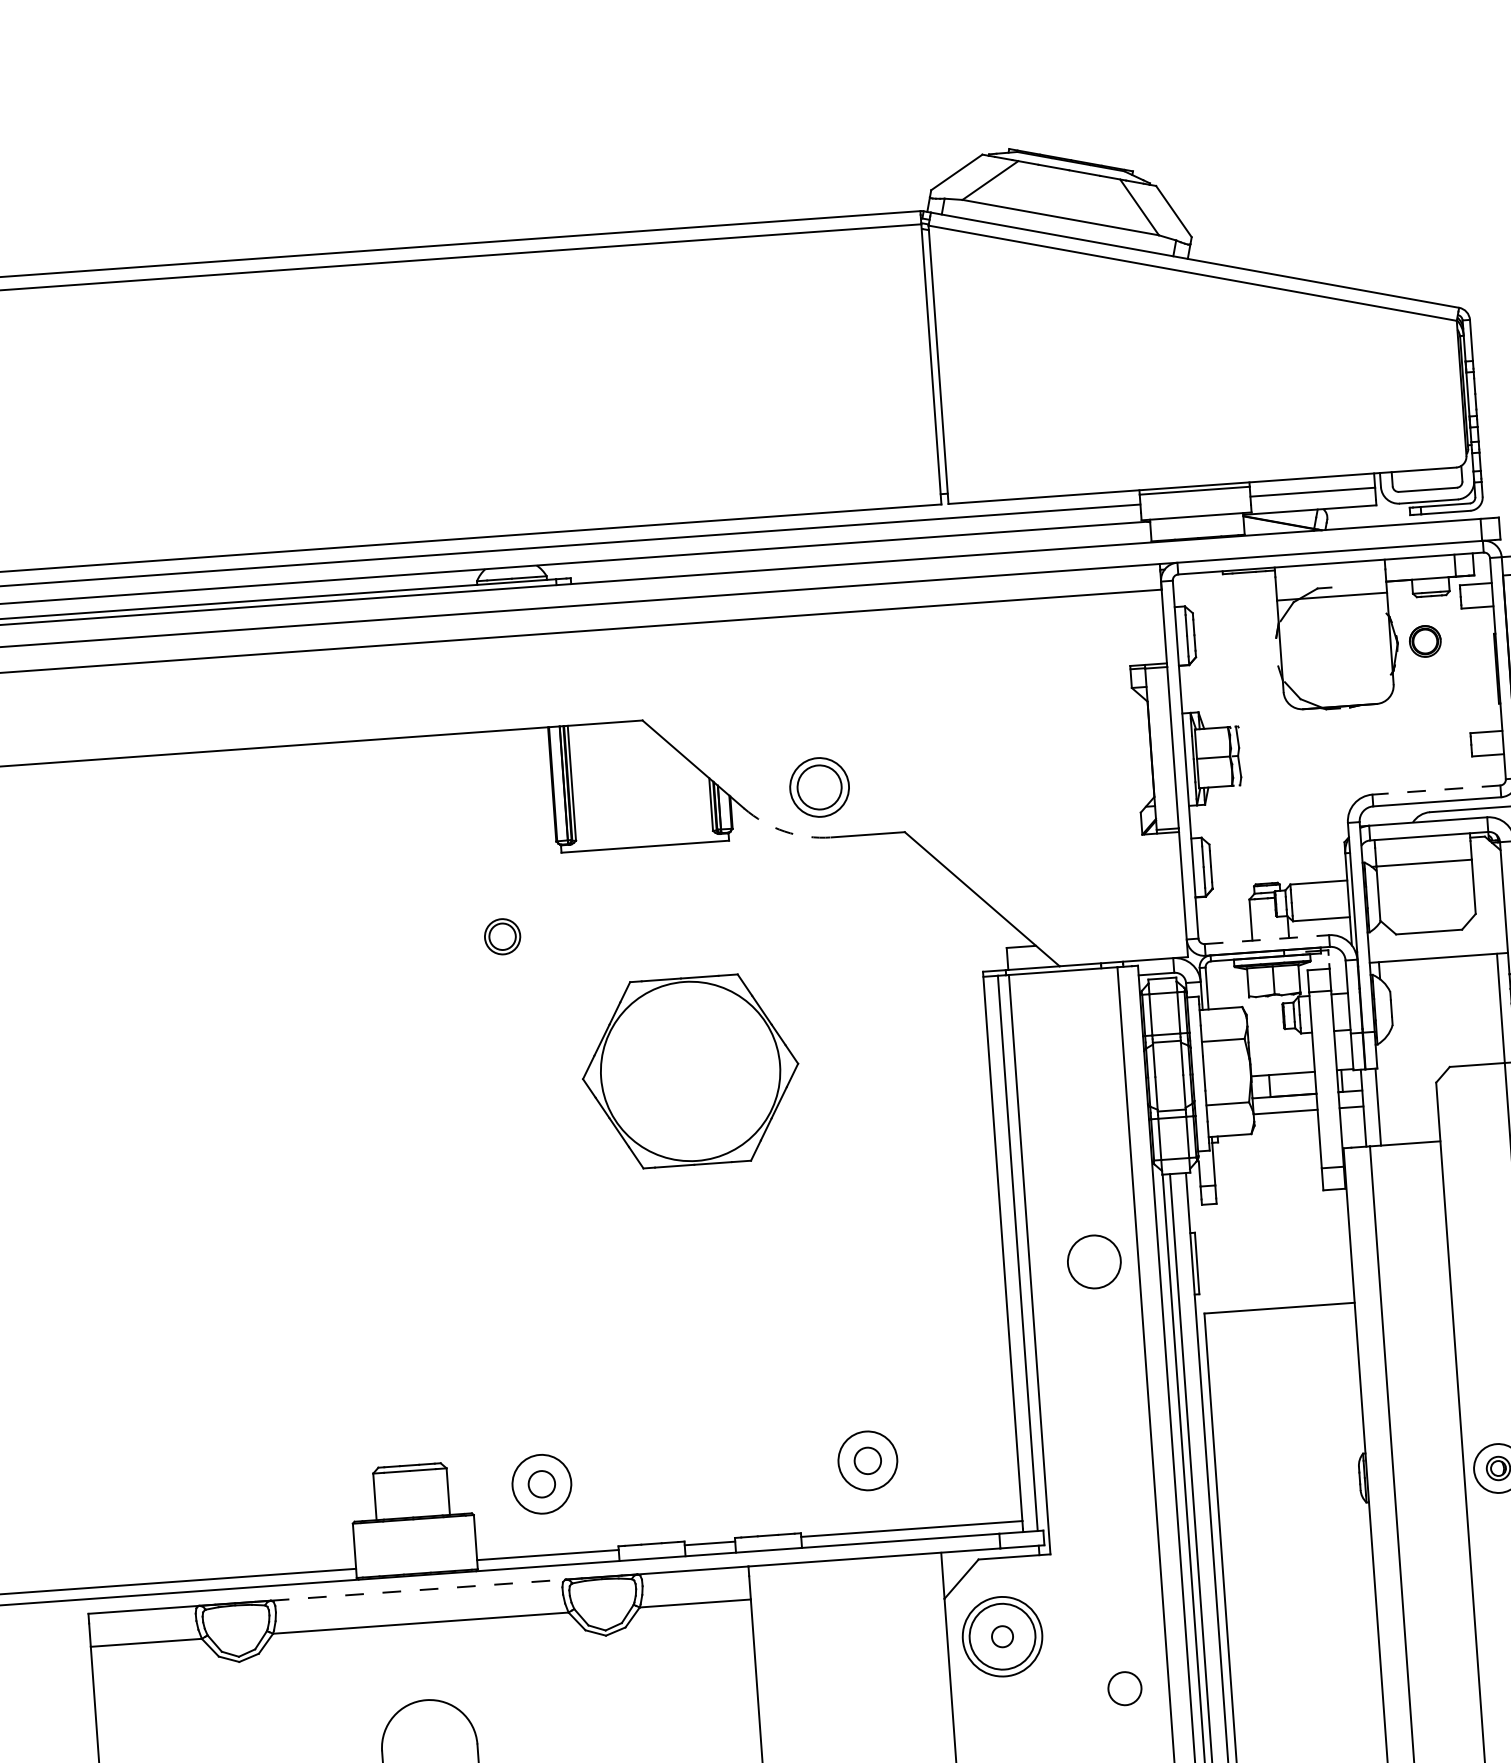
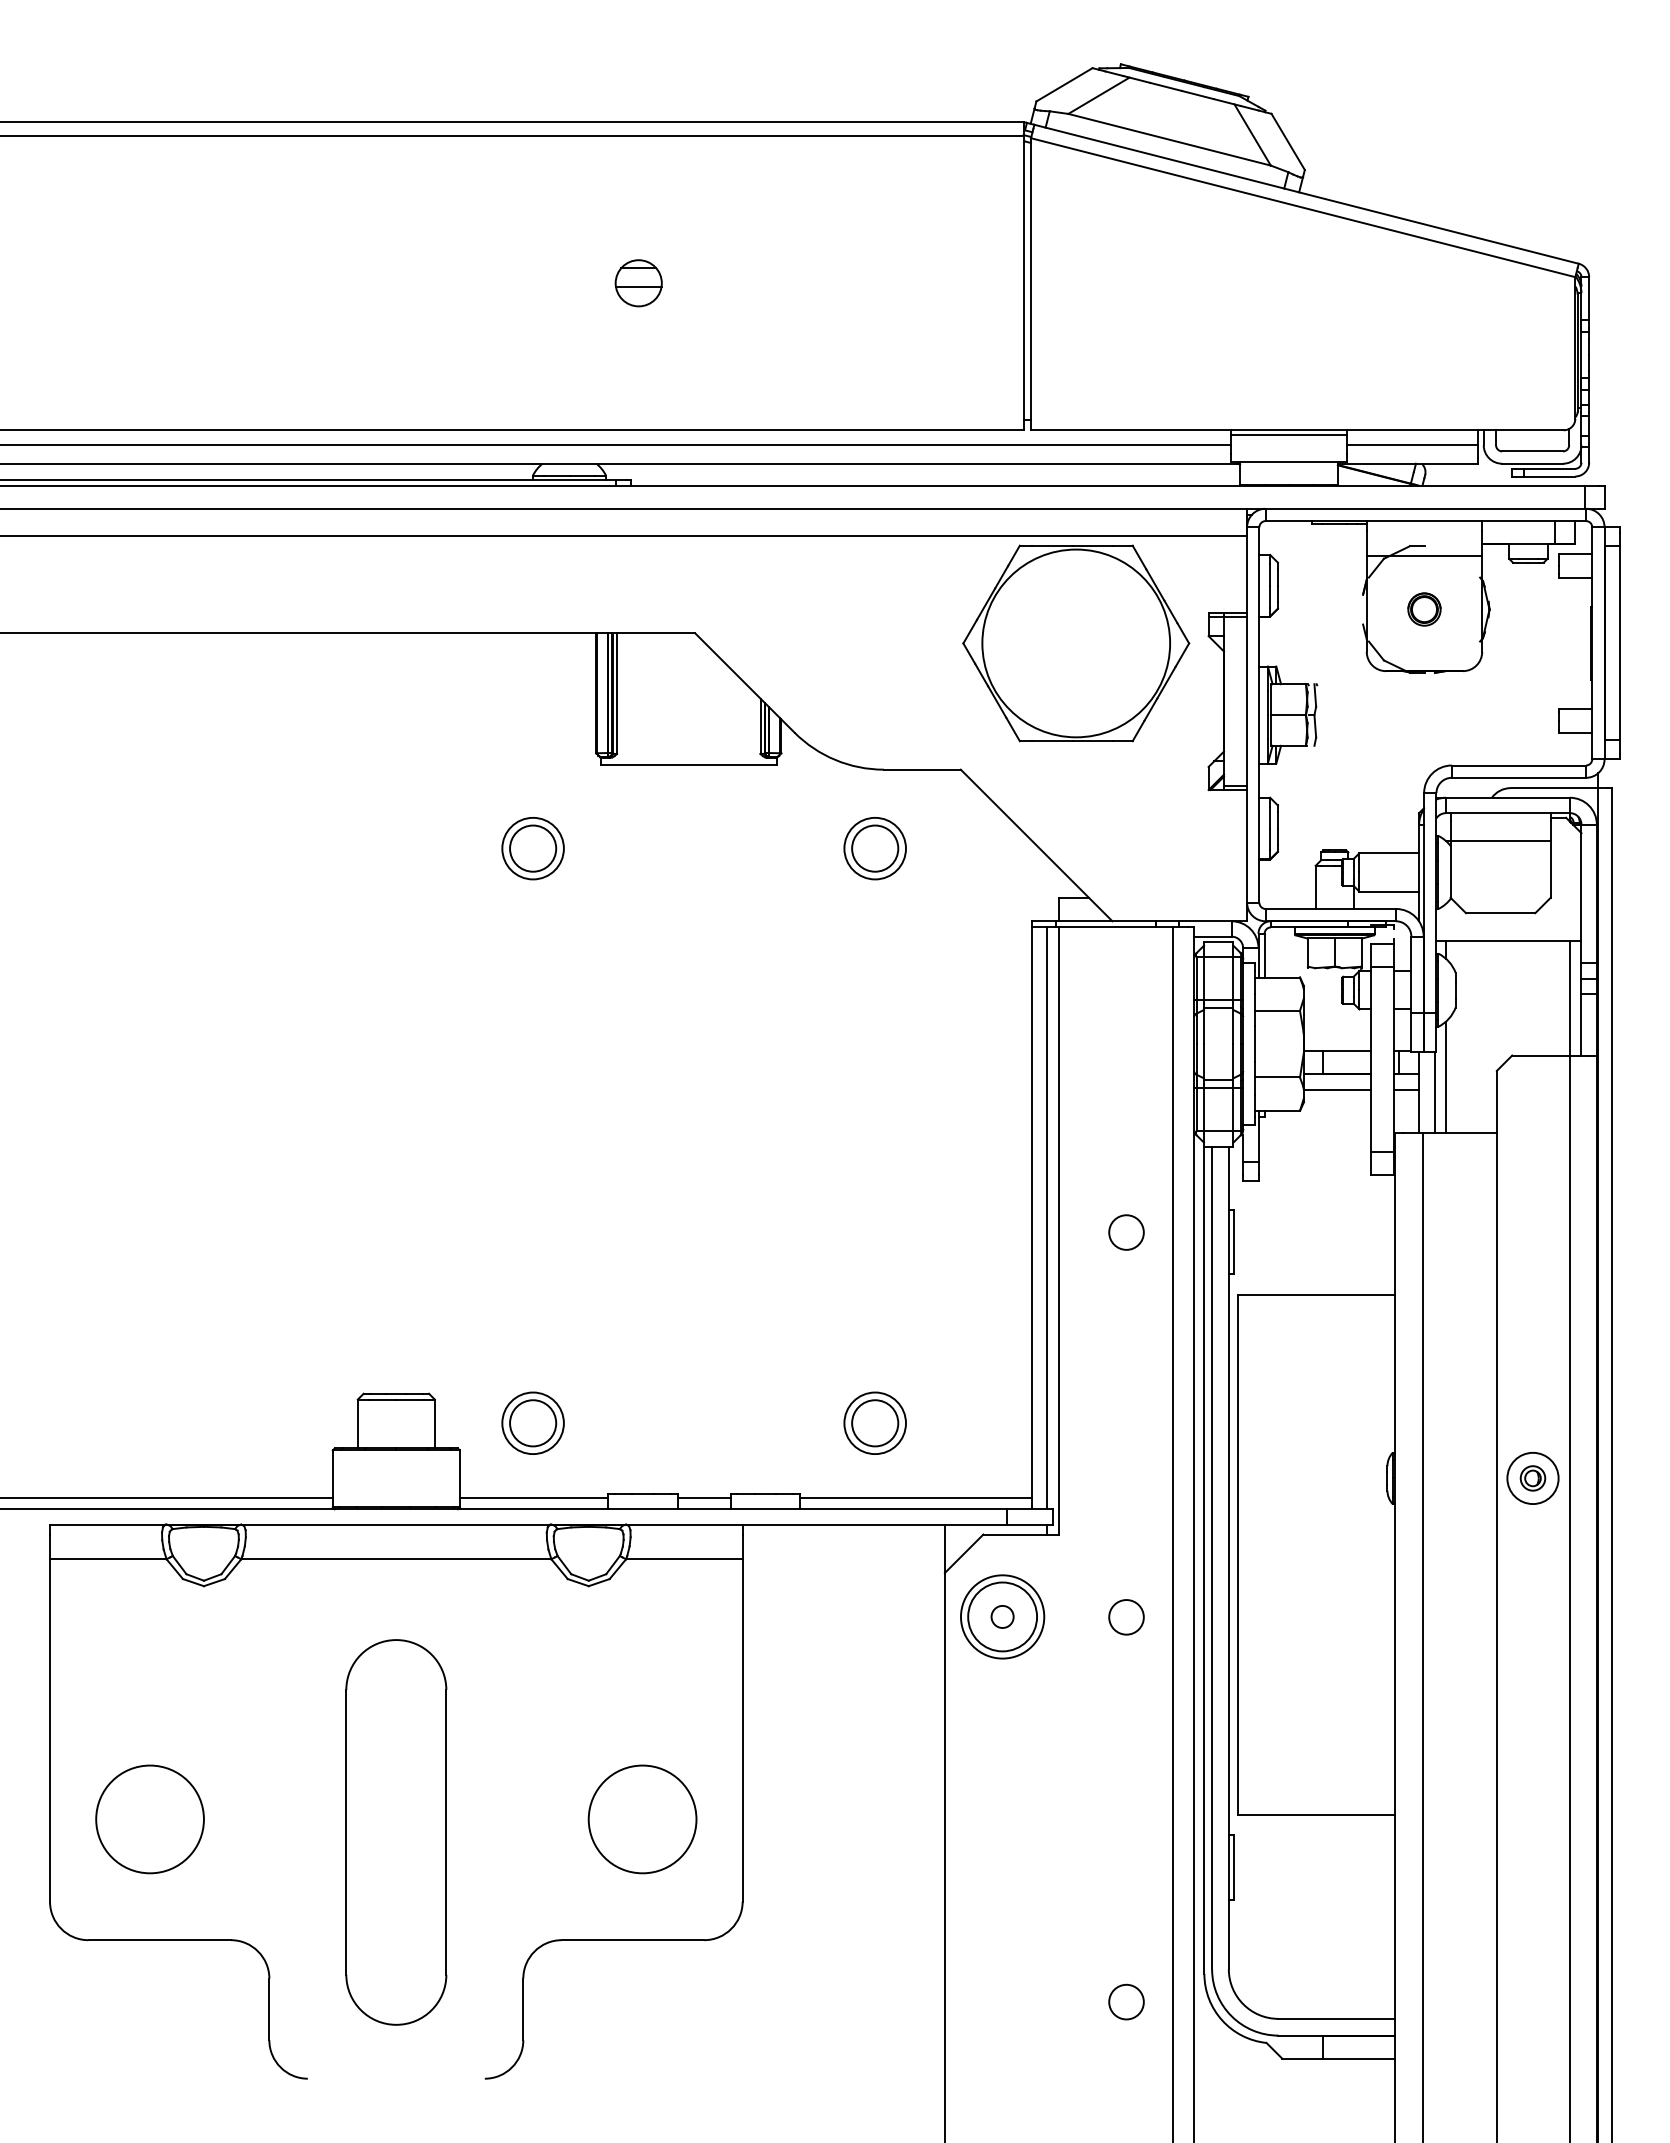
part: (564, 390) -> (638, 283), added
part: (1425, 641) -> (1424, 609), moved
part: (818, 787) -> (874, 848), moved
line: (1435, 790) -> (1518, 765), dashed -> solid
arc: (784, 831) -> (835, 760), dashed -> solid
part: (502, 936) -> (532, 848), size x1.67
line: (1267, 939) -> (1331, 908), dashed -> solid
part: (690, 1071) -> (1076, 643), moved
line: (1388, 1091) -> (1446, 1076), added
circle: (1094, 1261) -> (1126, 1232), size x0.62
circle: (868, 1461) -> (875, 1423), size x1.67
circle: (542, 1484) -> (533, 1423), size x1.67
line: (418, 1590) -> (396, 1524), dashed -> solid
circle: (1124, 1688) -> (1126, 1617), moved

